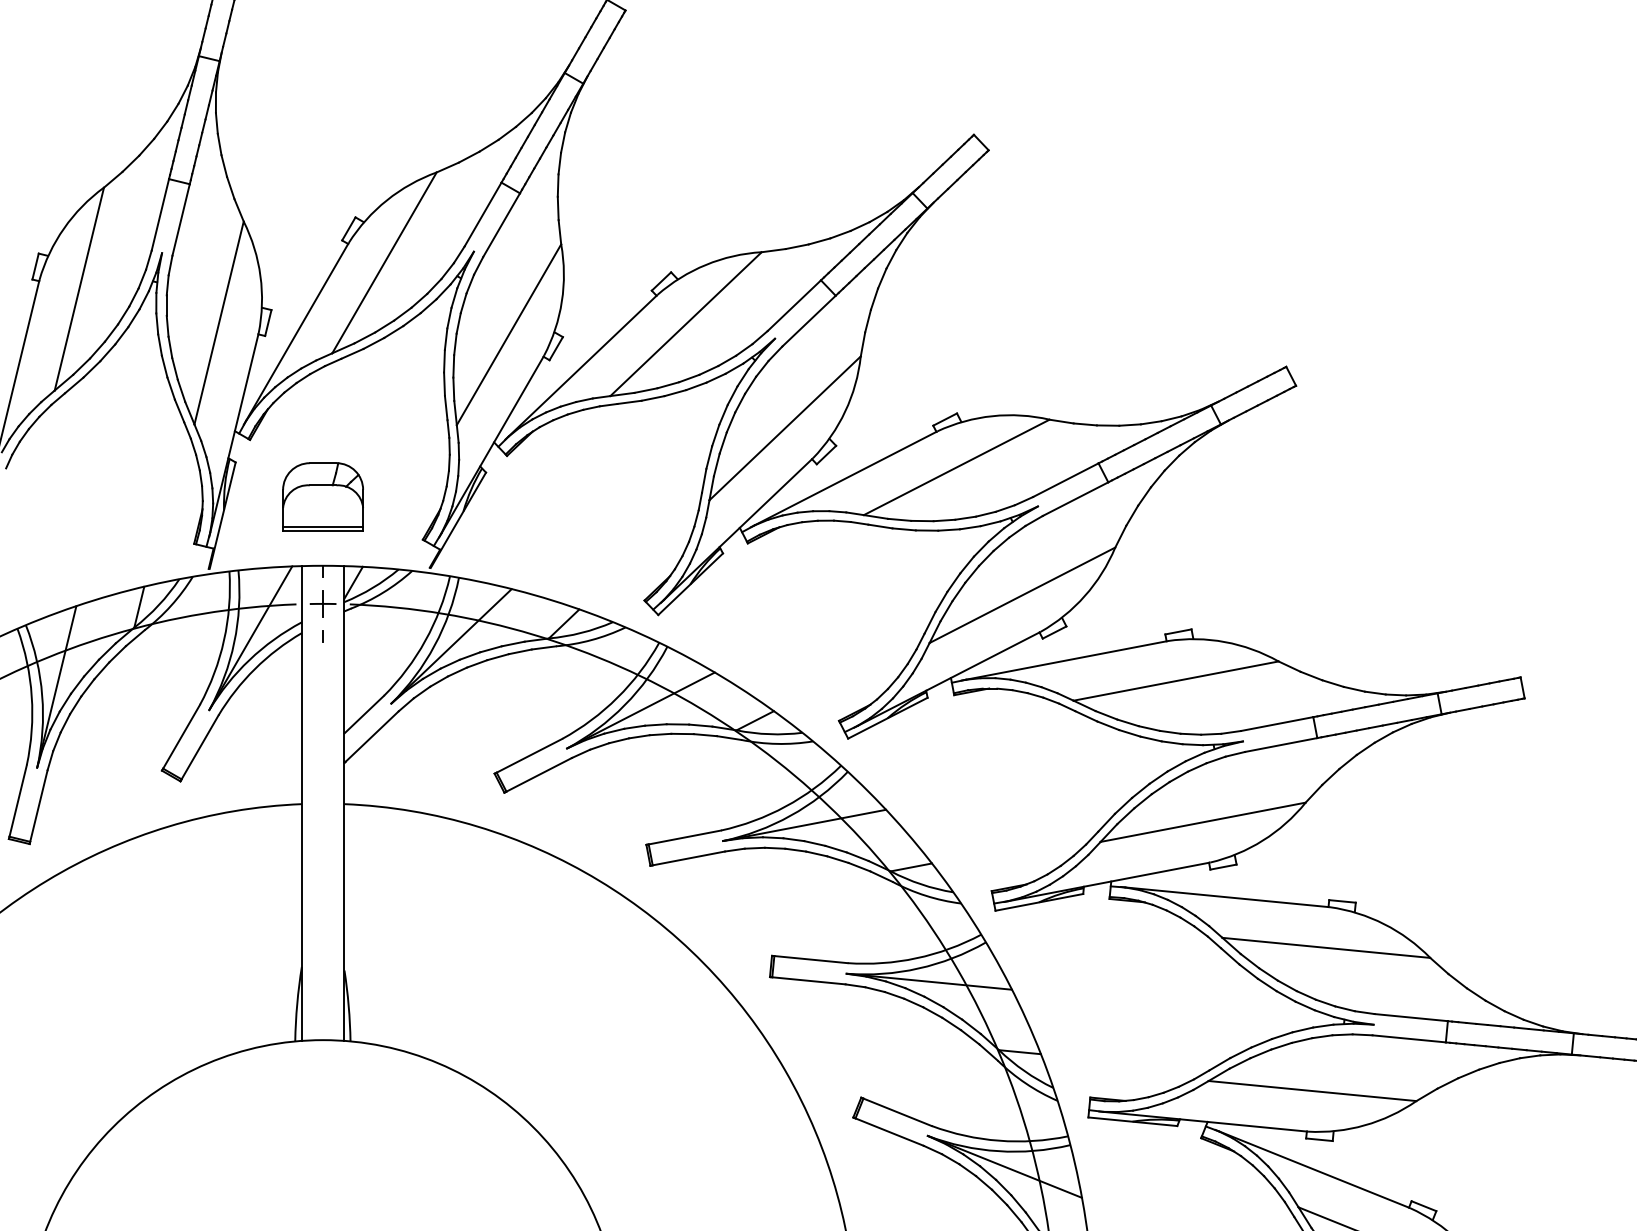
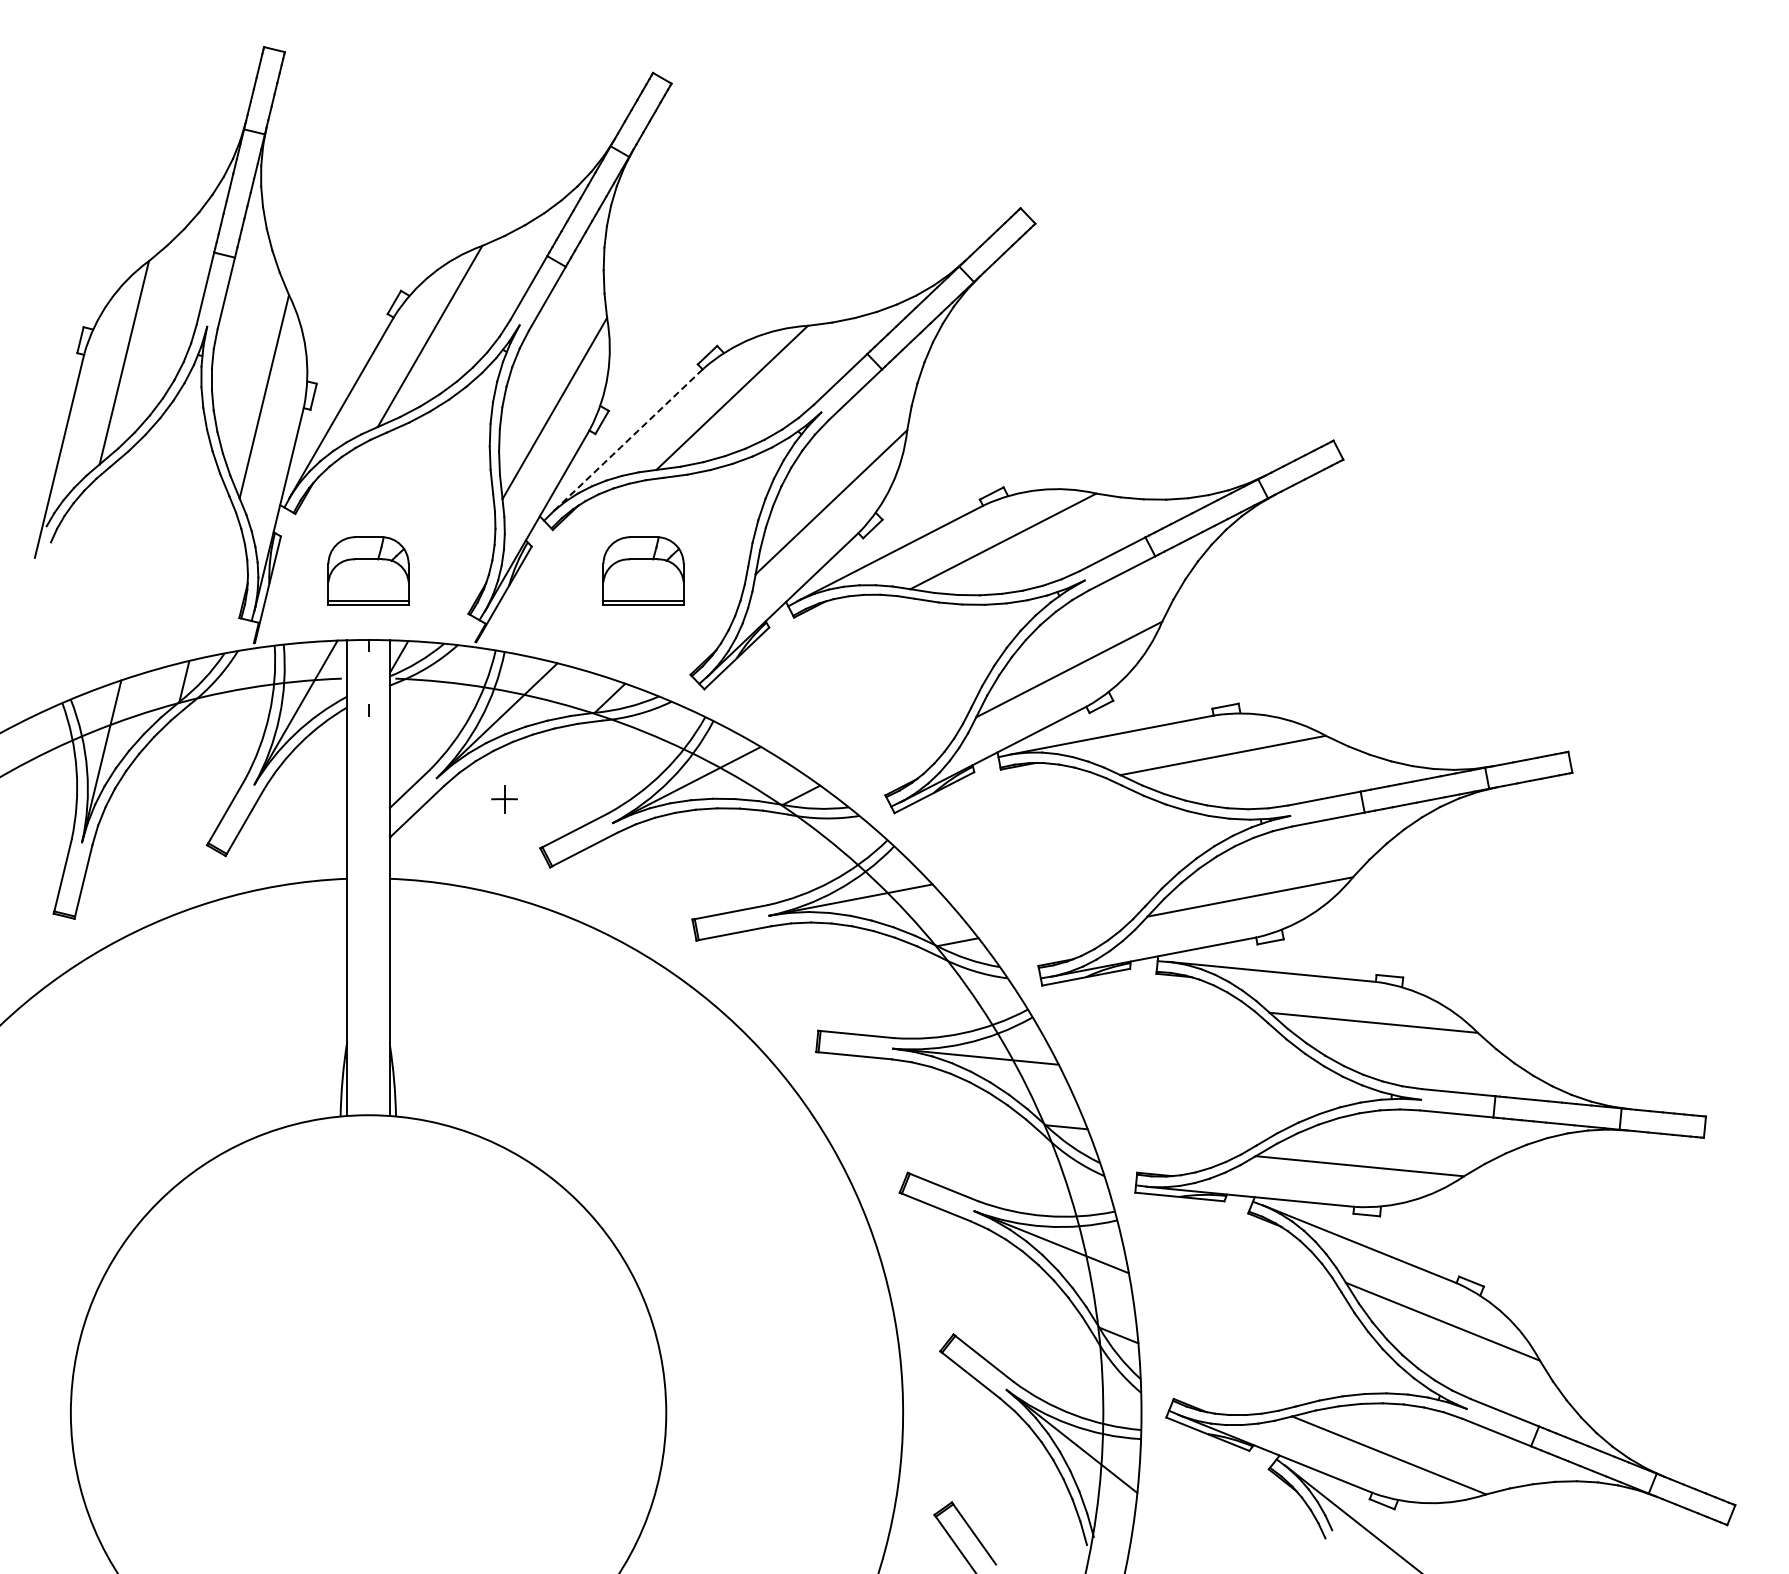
line: (580, 367) -> (626, 441), solid -> dashed
part: (597, 496) -> (643, 570), added
part: (323, 604) -> (504, 799), moved

